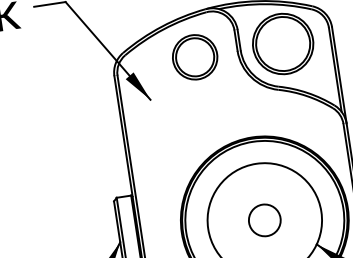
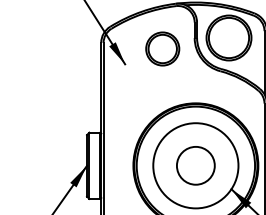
part: (194, 56) -> (162, 48), moved
circle: (264, 220) -> (195, 165), size x1.6

